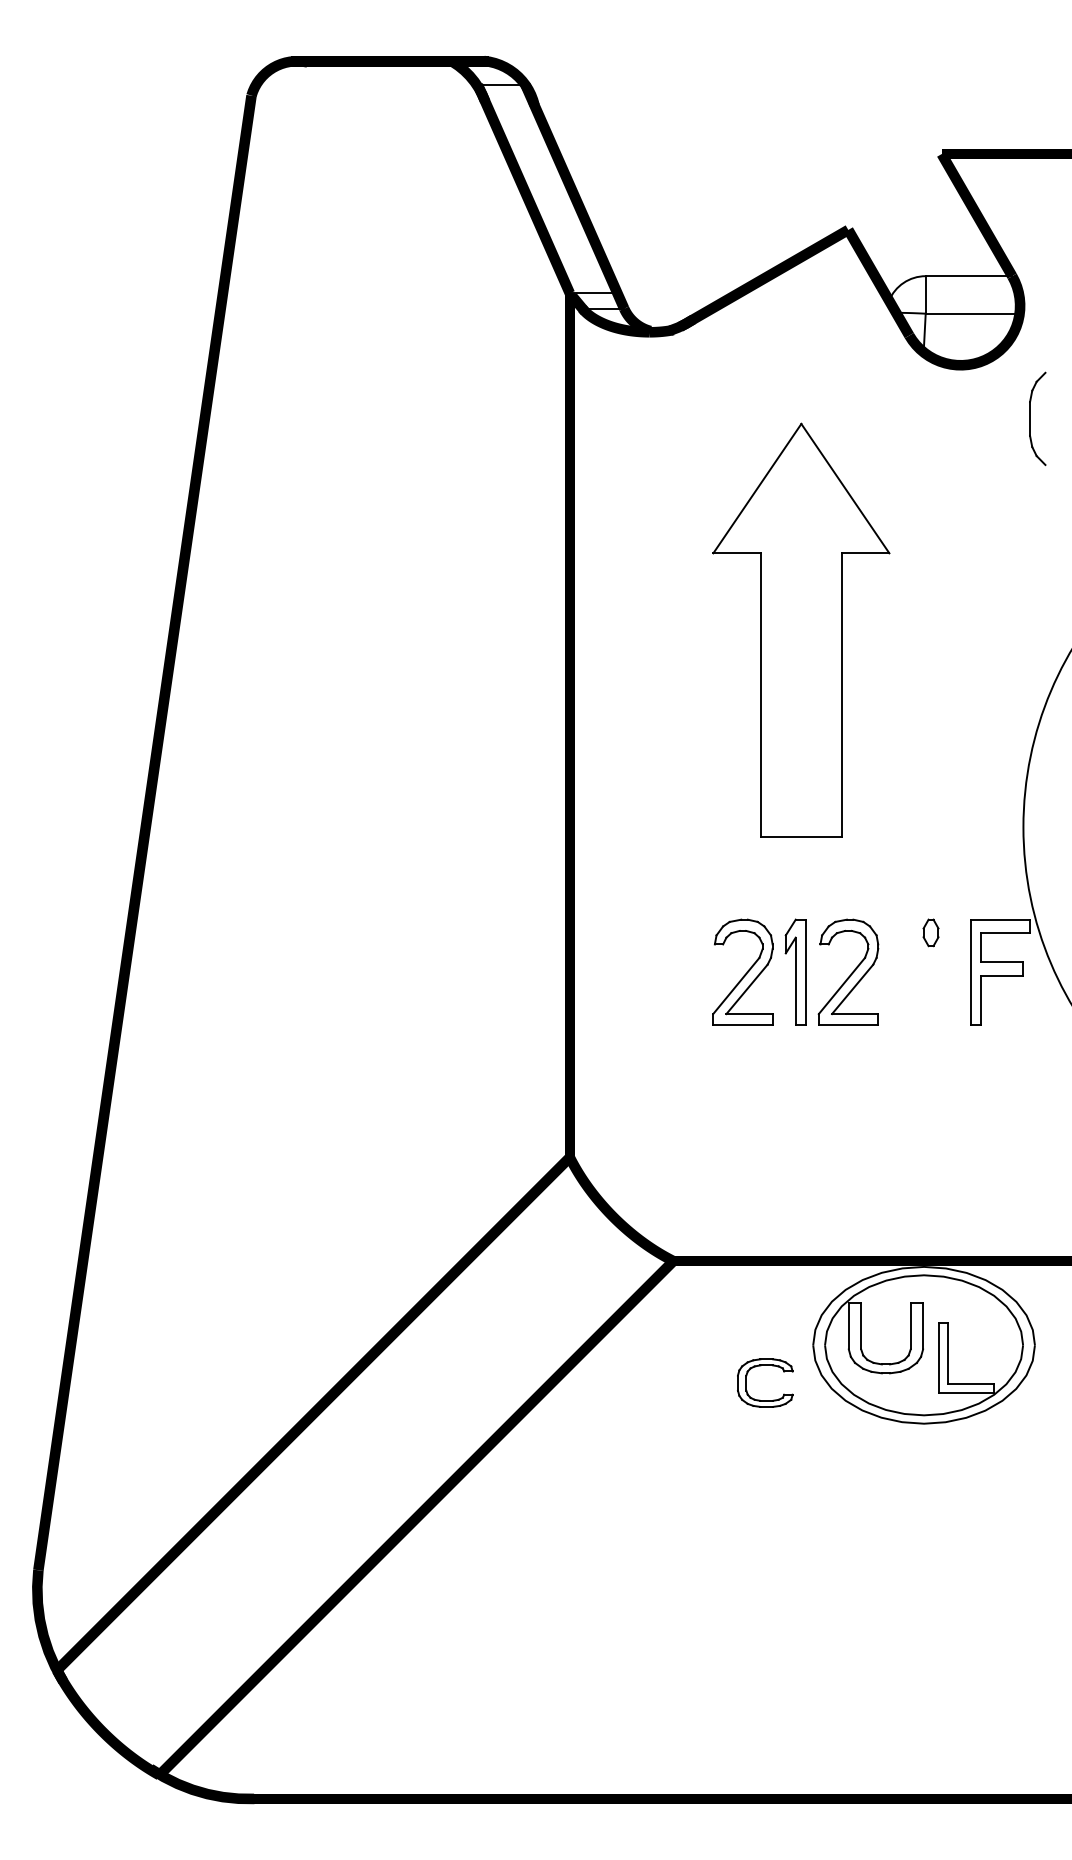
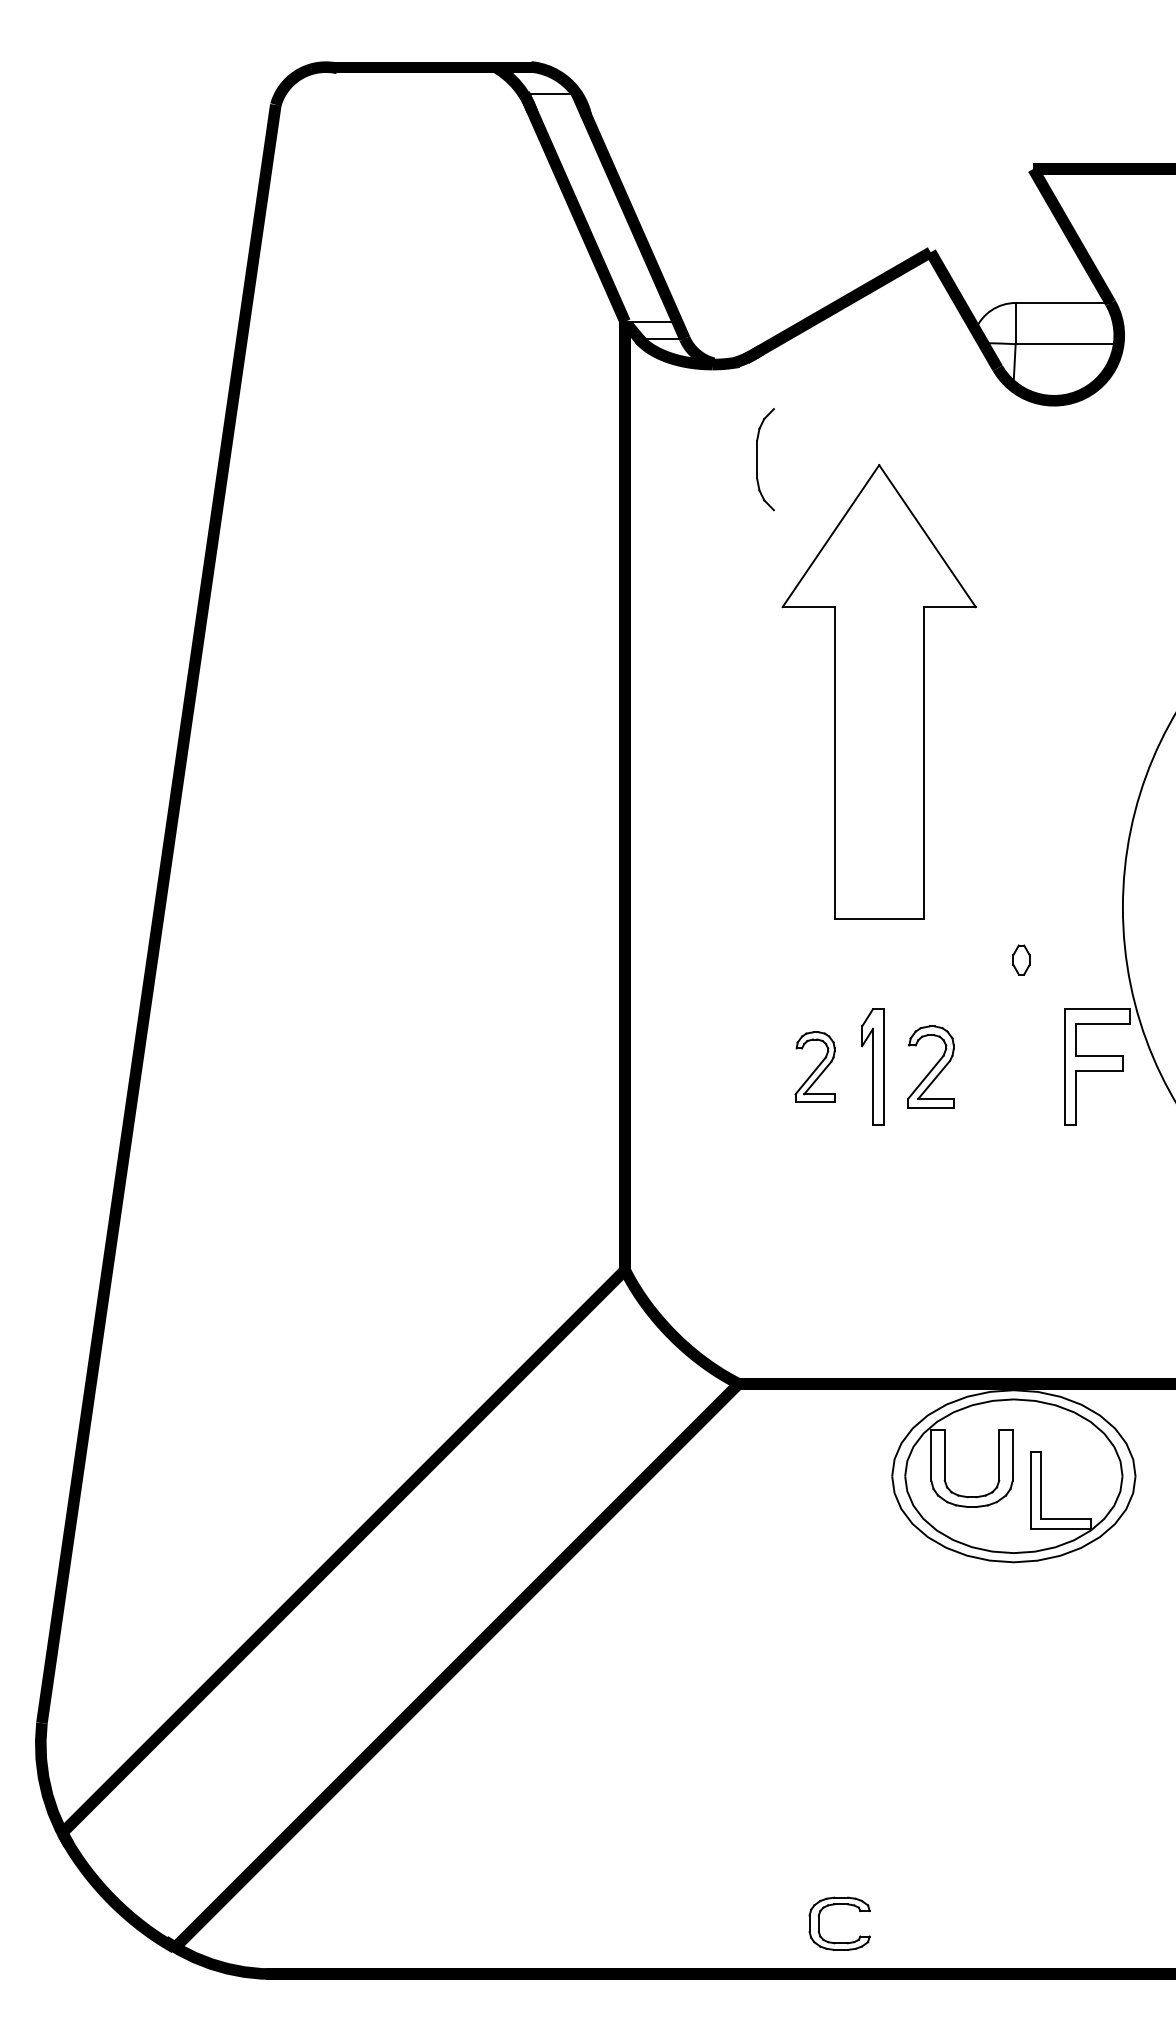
part: (1030, 418) -> (757, 459), moved
part: (930, 932) -> (1020, 959), moved
part: (742, 971) -> (814, 1066), size x0.6
part: (848, 971) -> (930, 1066), size x0.7
part: (760, 1366) -> (834, 1905), moved

